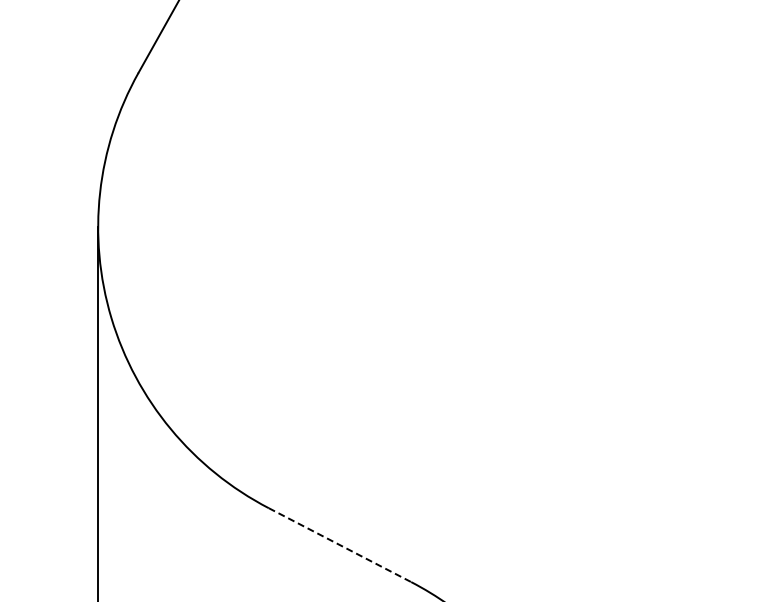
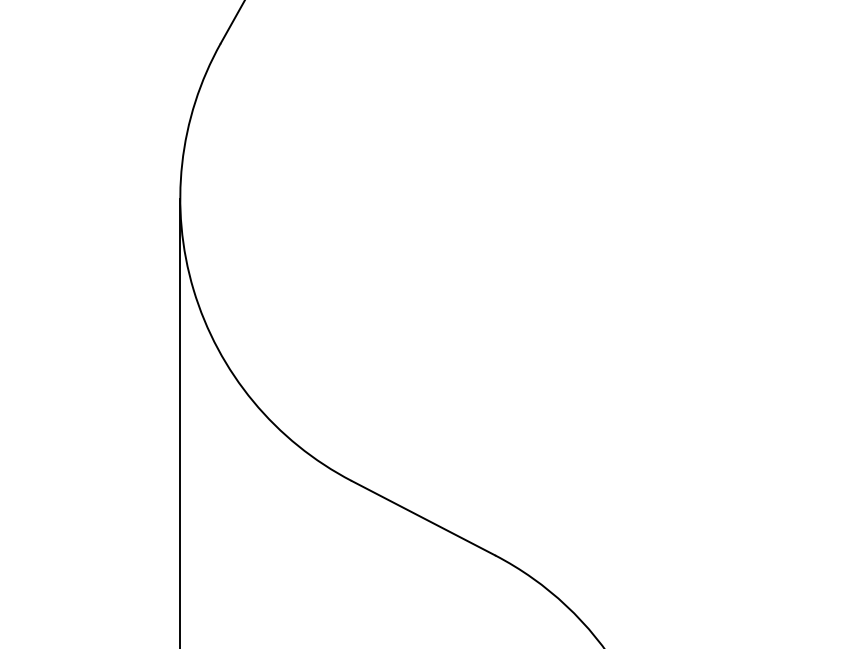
line: (340, 545) -> (423, 518), dashed -> solid

